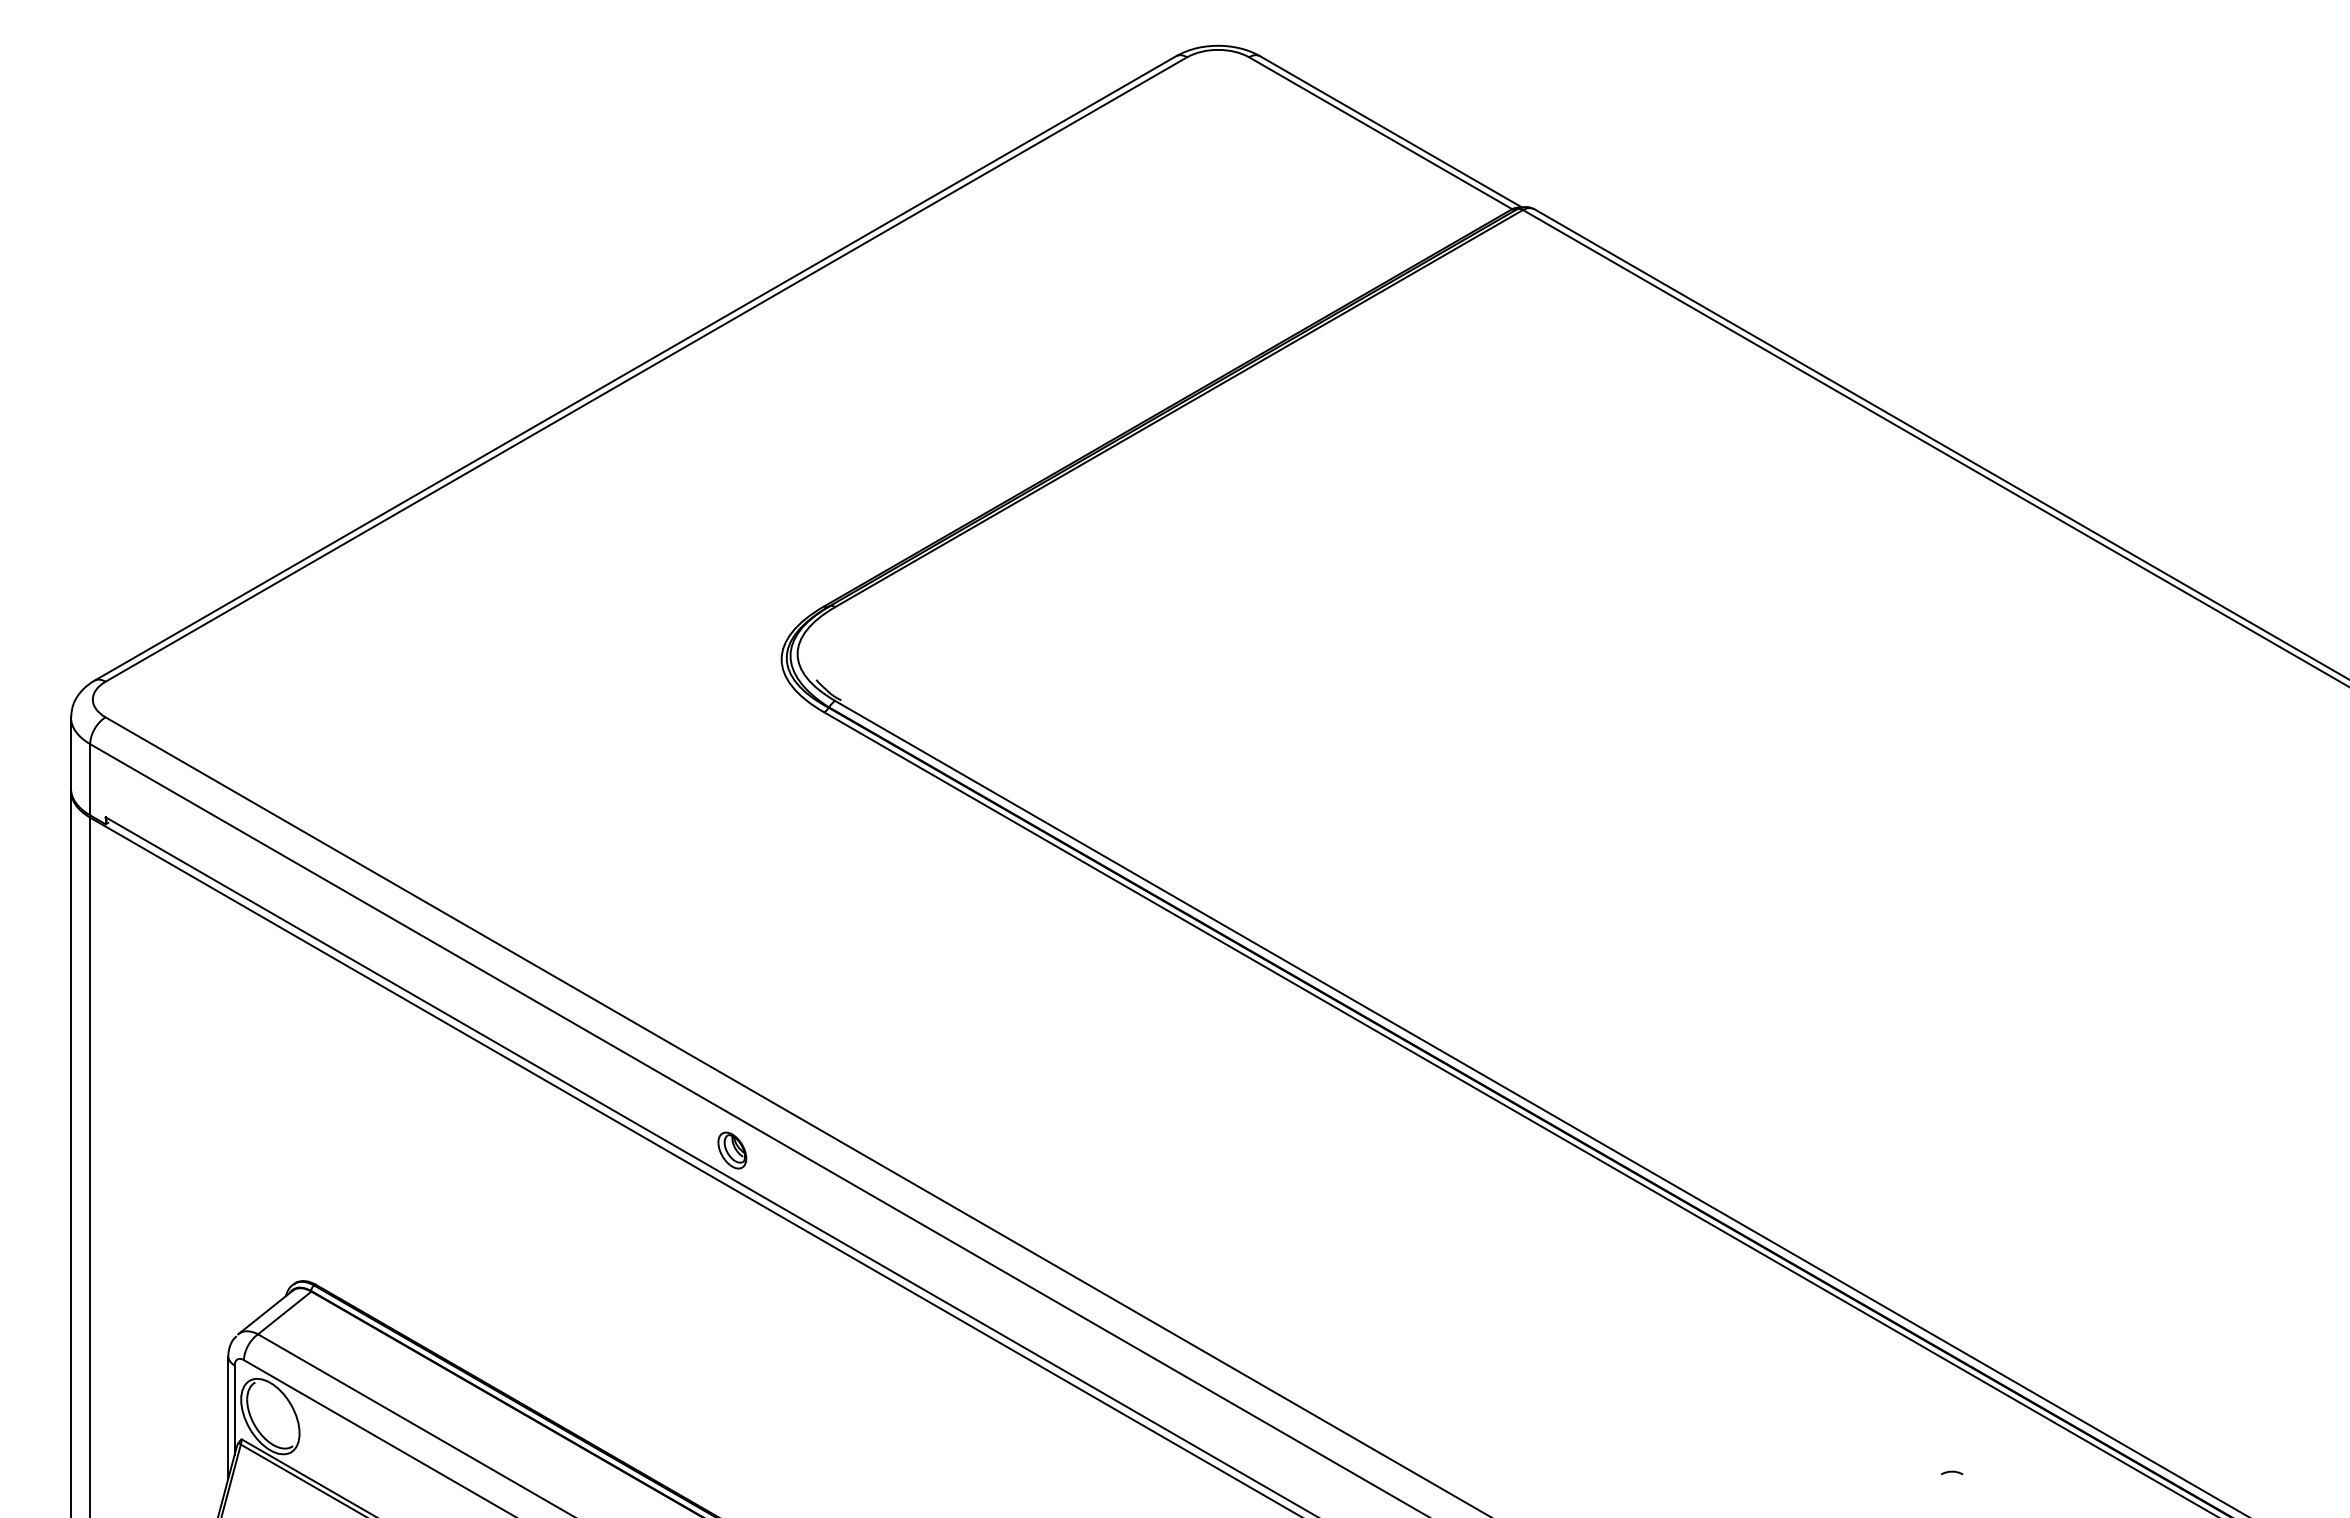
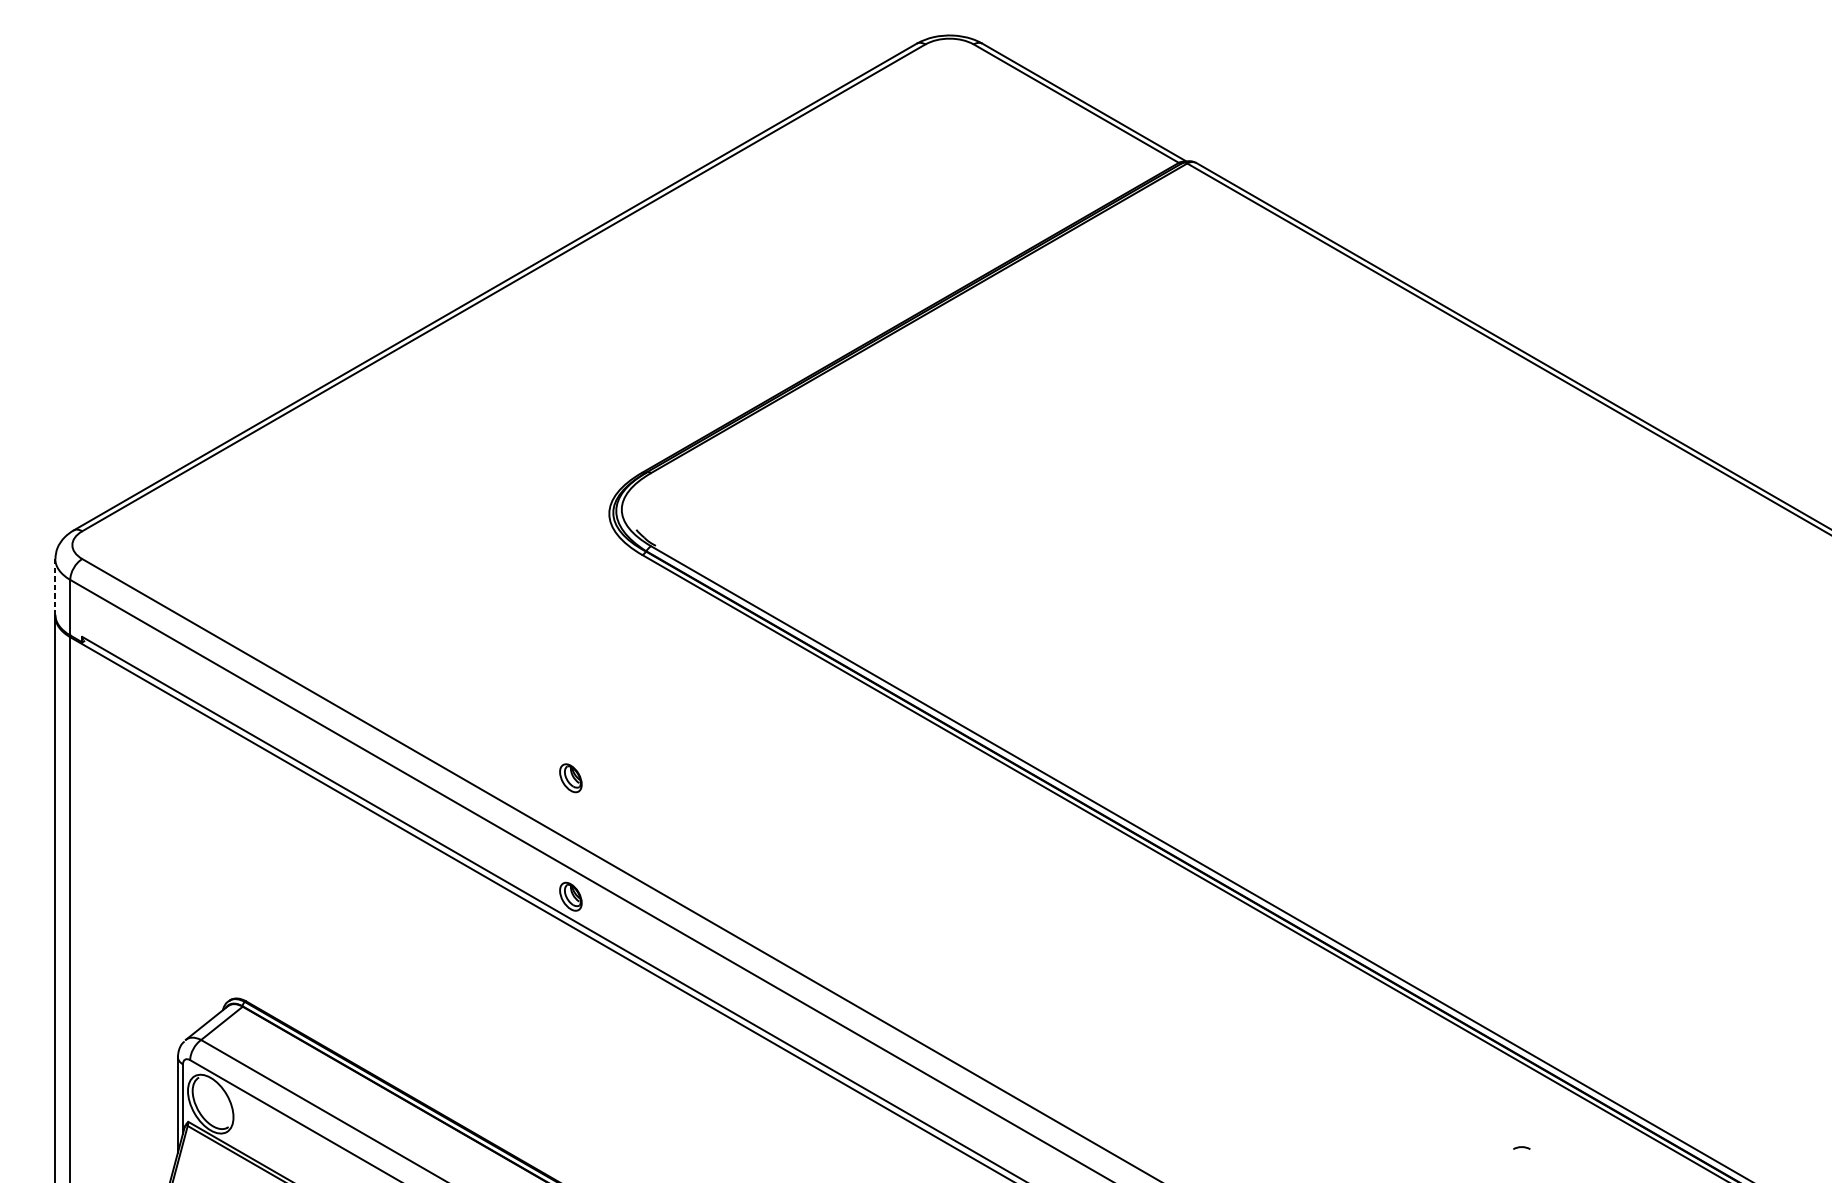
line: (70, 752) -> (54, 586), solid -> dashed
part: (732, 998) -> (571, 778), added

